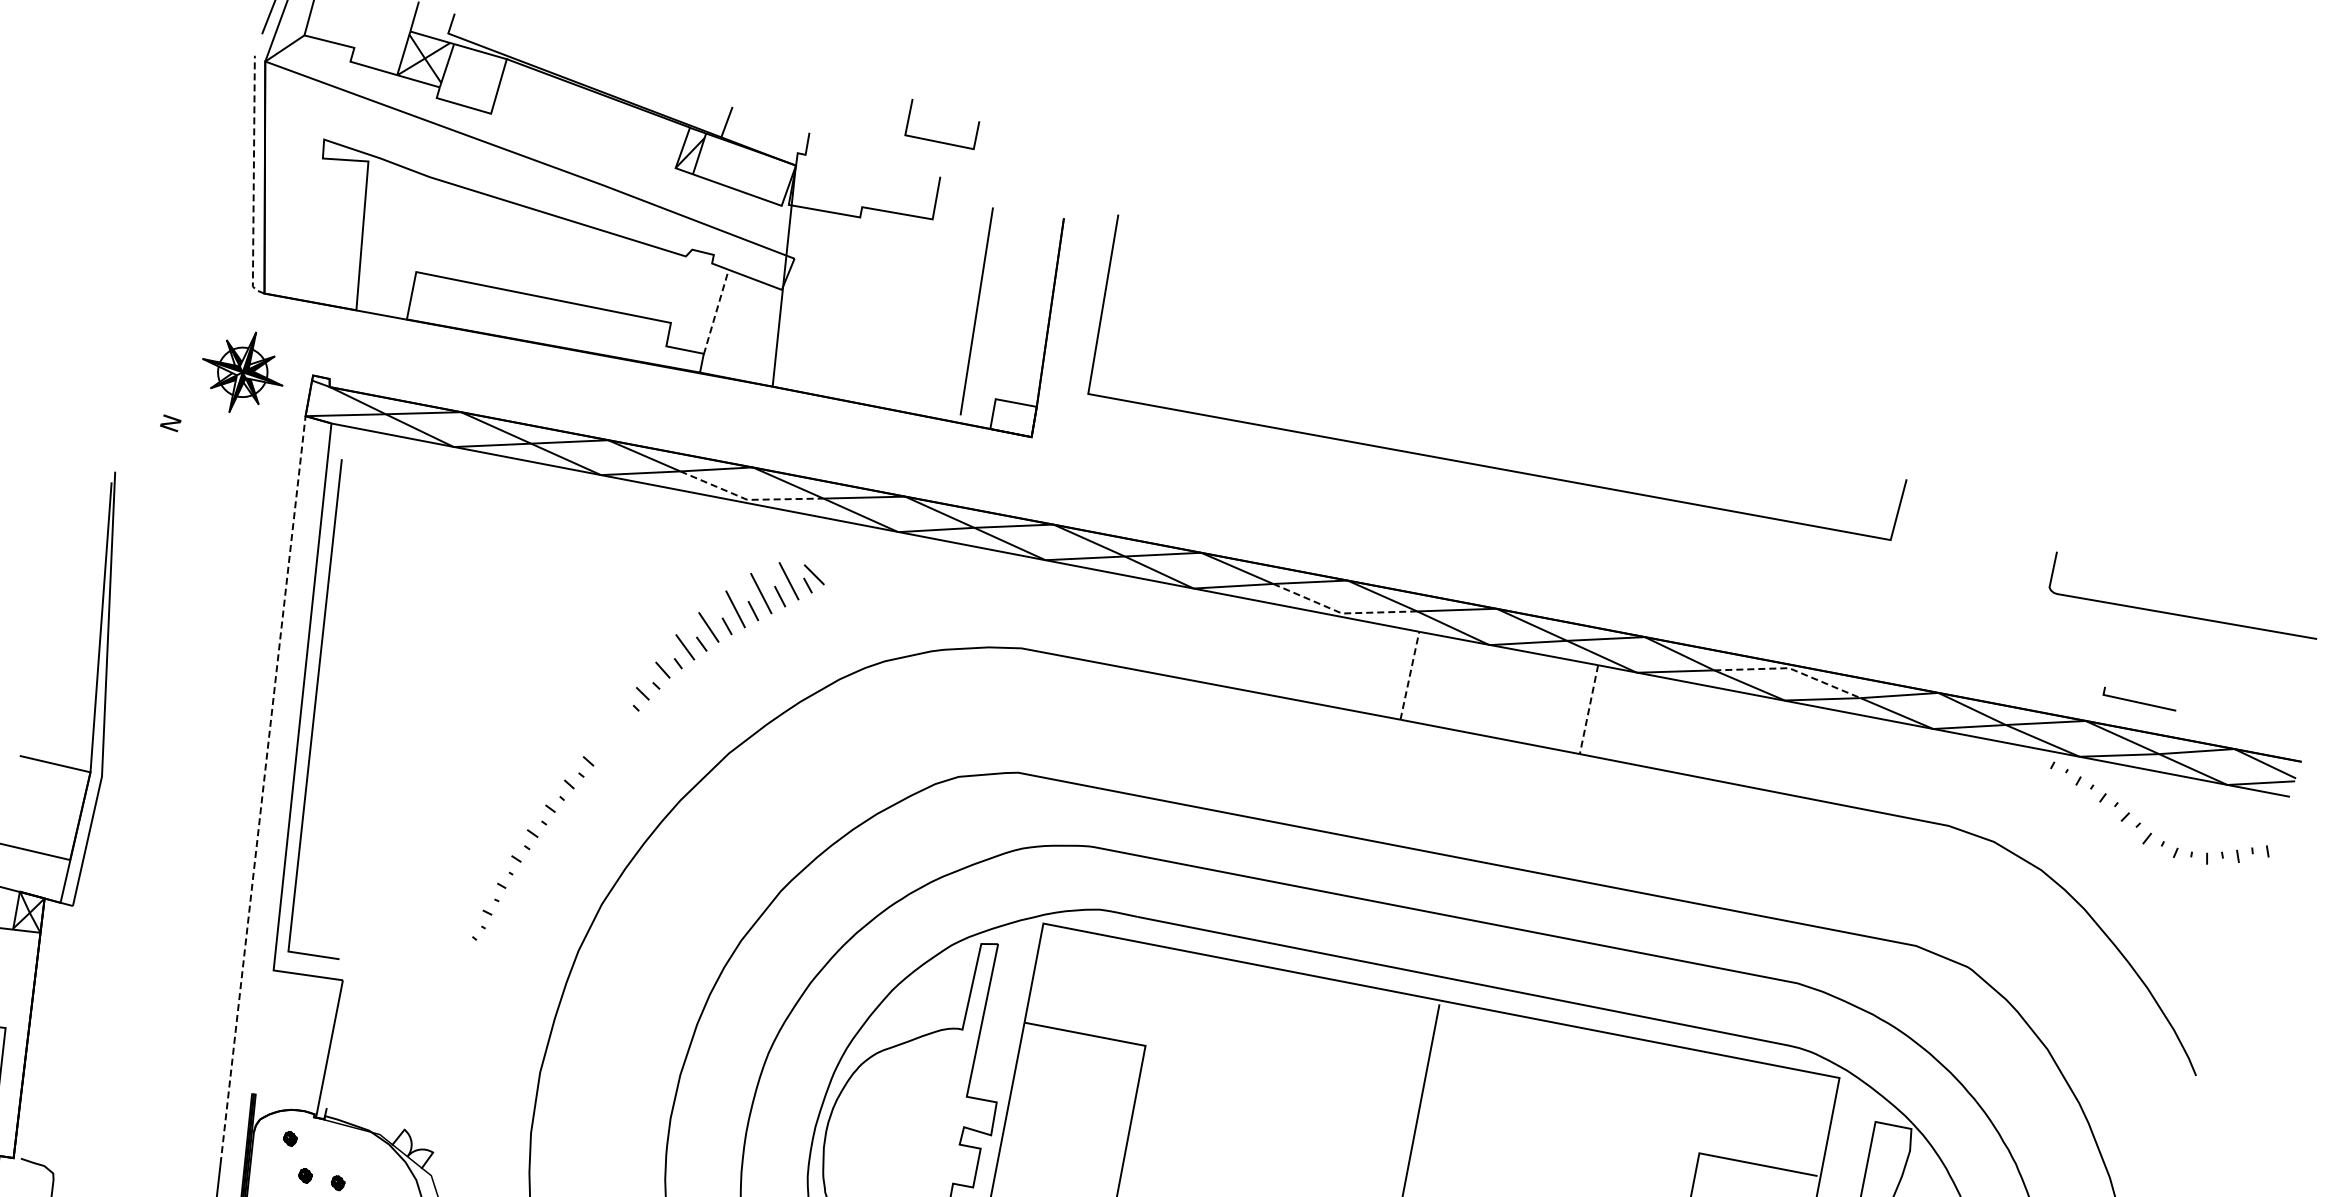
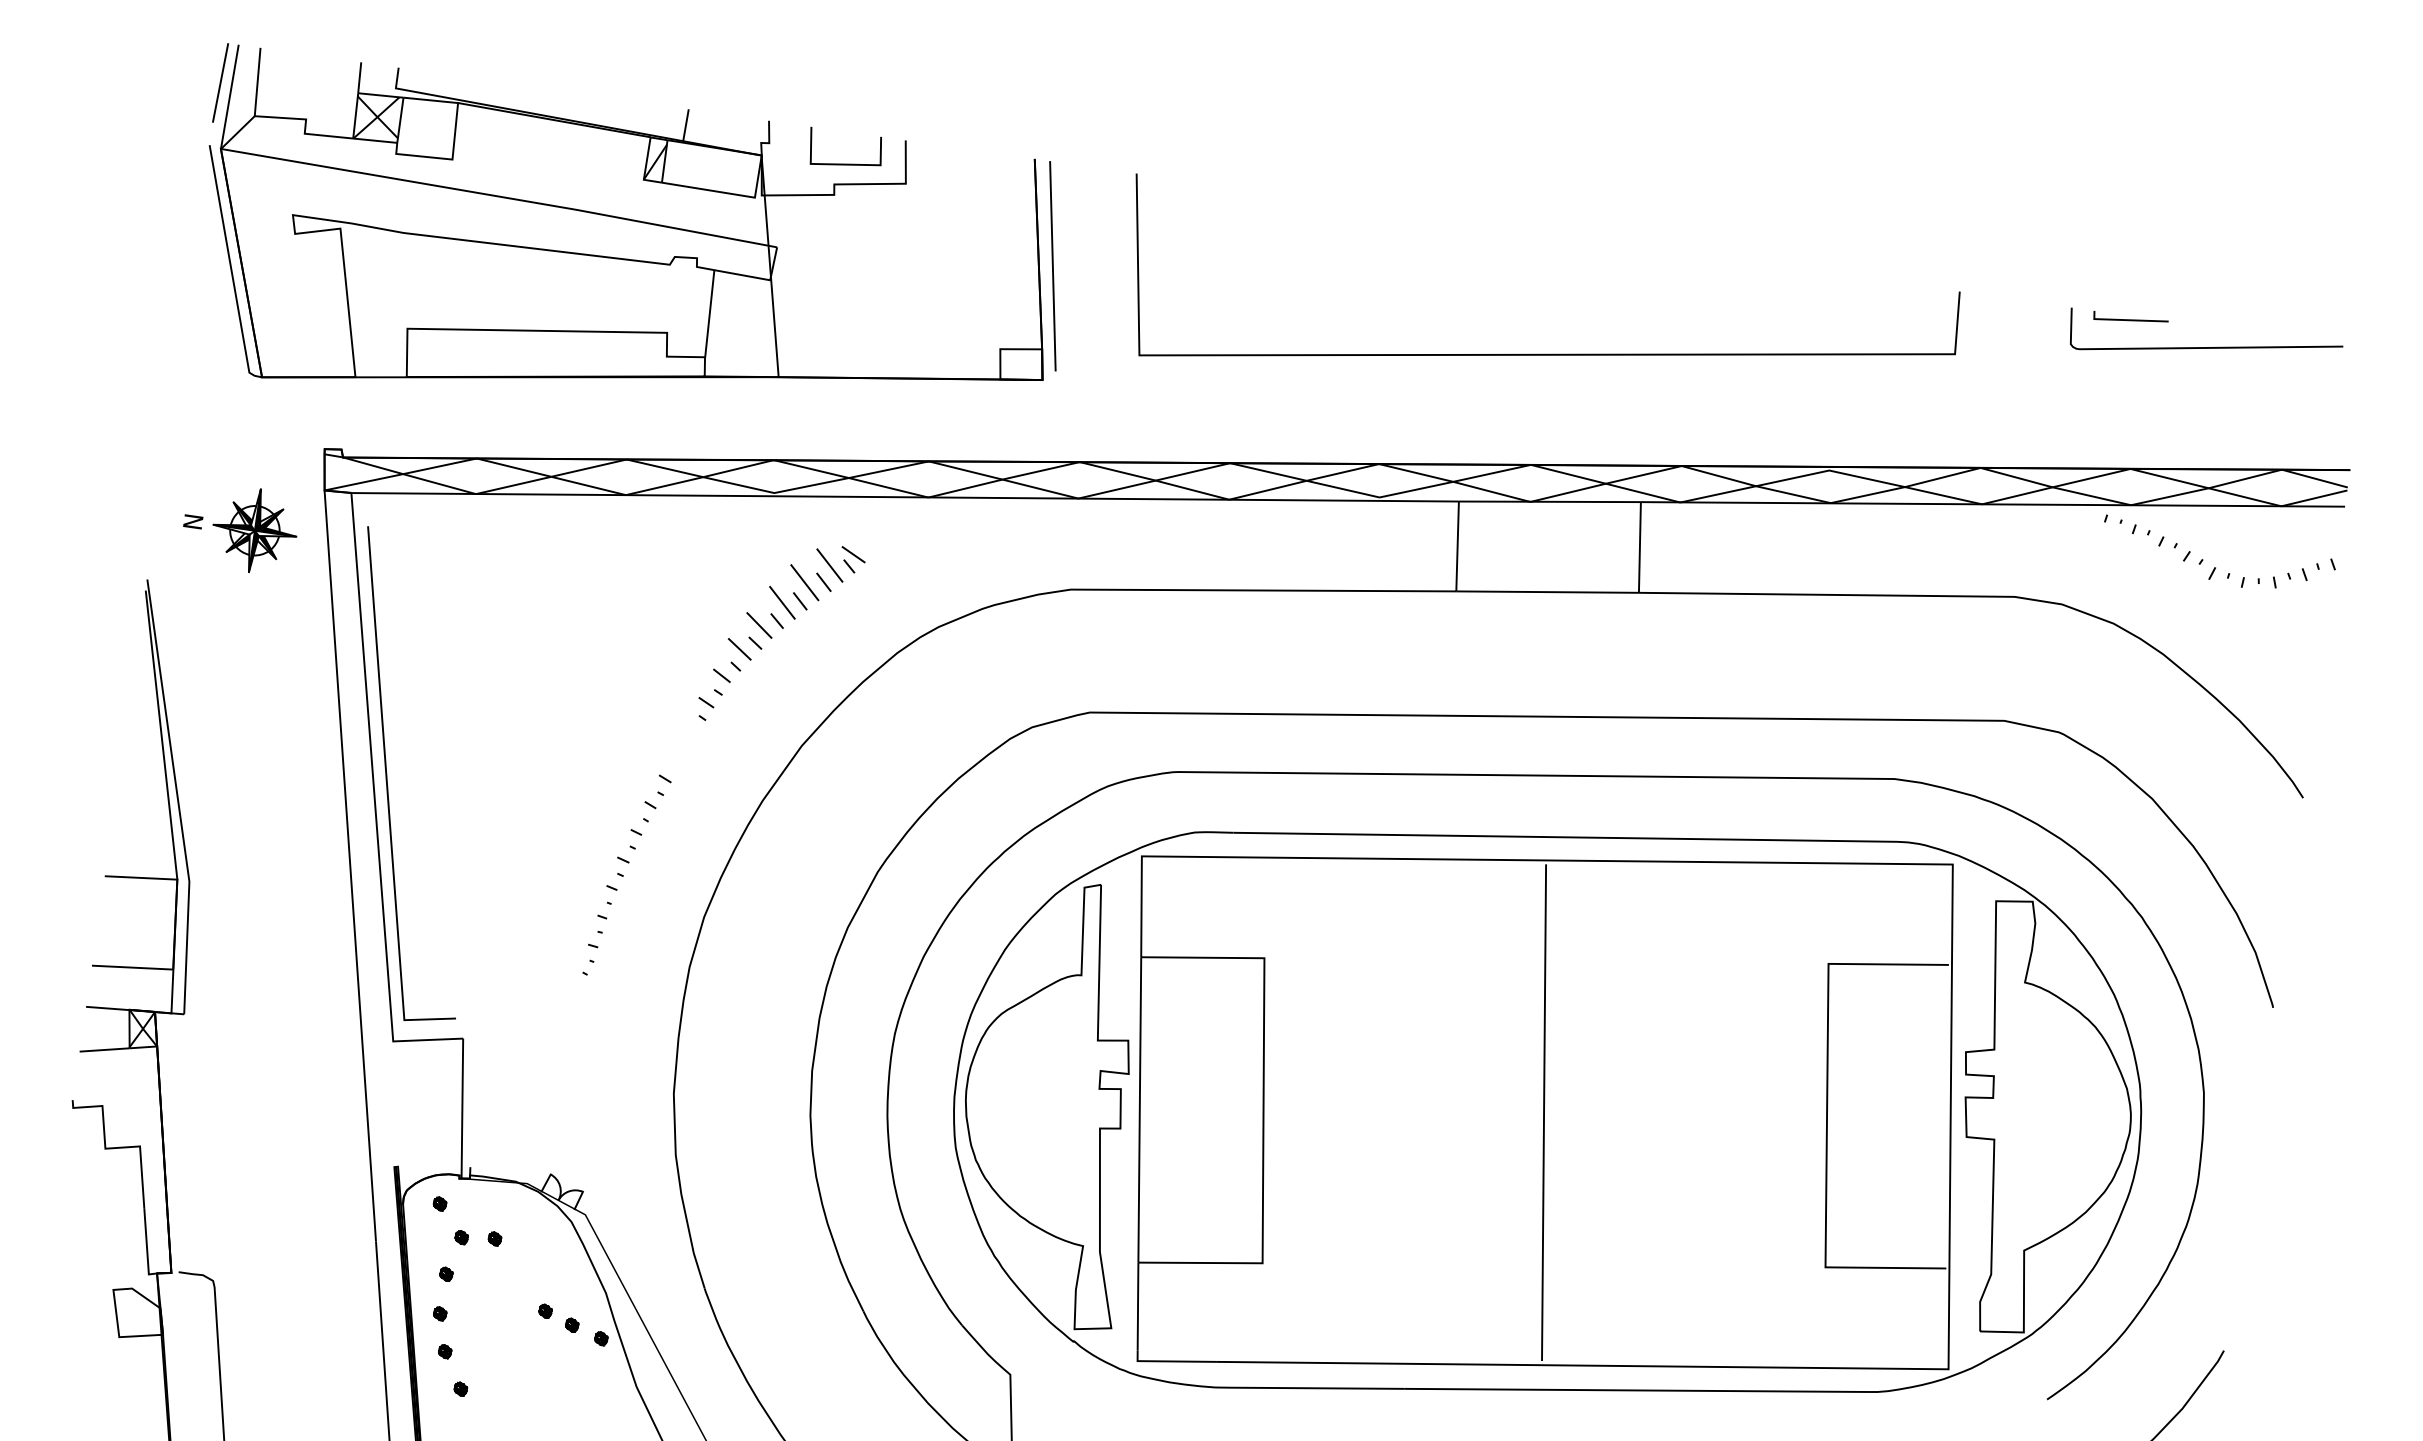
line: (939, 141) -> (845, 163), moved
line: (253, 179) -> (230, 267), dashed -> solid
line: (716, 311) -> (709, 313), dashed -> solid
line: (976, 311) -> (1052, 266), moved
part: (242, 372) -> (254, 530), moved
line: (1489, 465) -> (1547, 353), moved
line: (749, 499) -> (776, 492), dashed -> solid
line: (1341, 613) -> (1379, 497), dashed -> solid
line: (1790, 668) -> (1830, 470), dashed -> solid
line: (1409, 675) -> (1457, 546), dashed -> solid
line: (2139, 701) -> (2130, 319), moved
line: (1588, 709) -> (1639, 547), dashed -> solid
line: (263, 789) -> (350, 865), dashed -> solid

